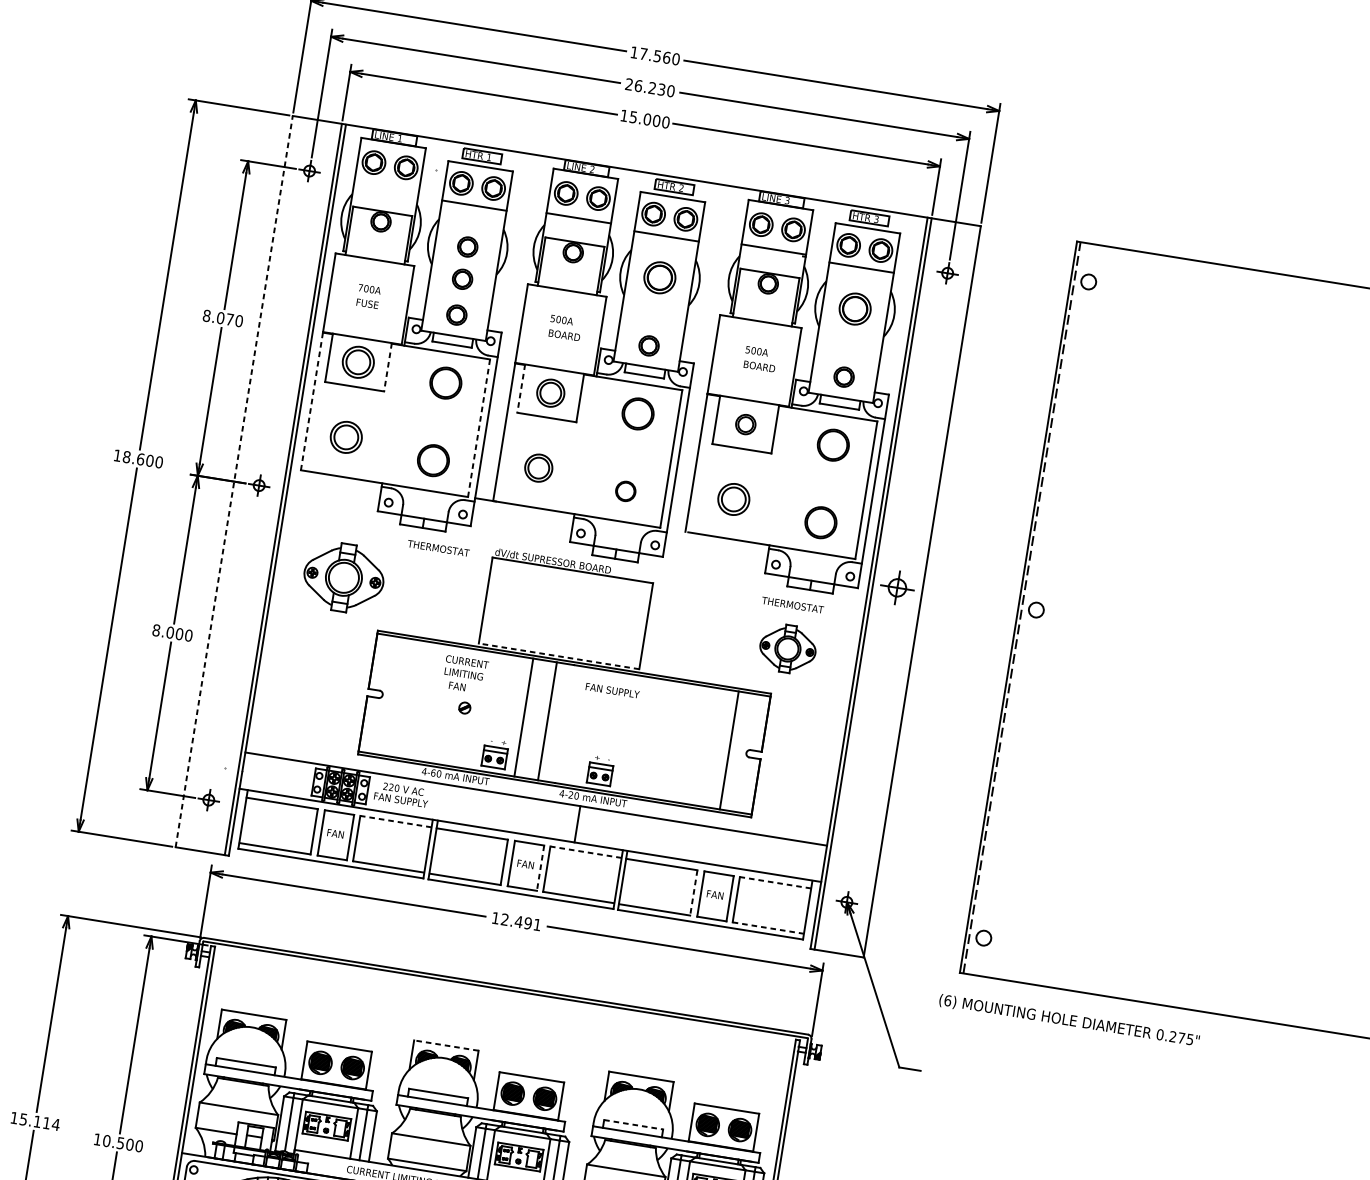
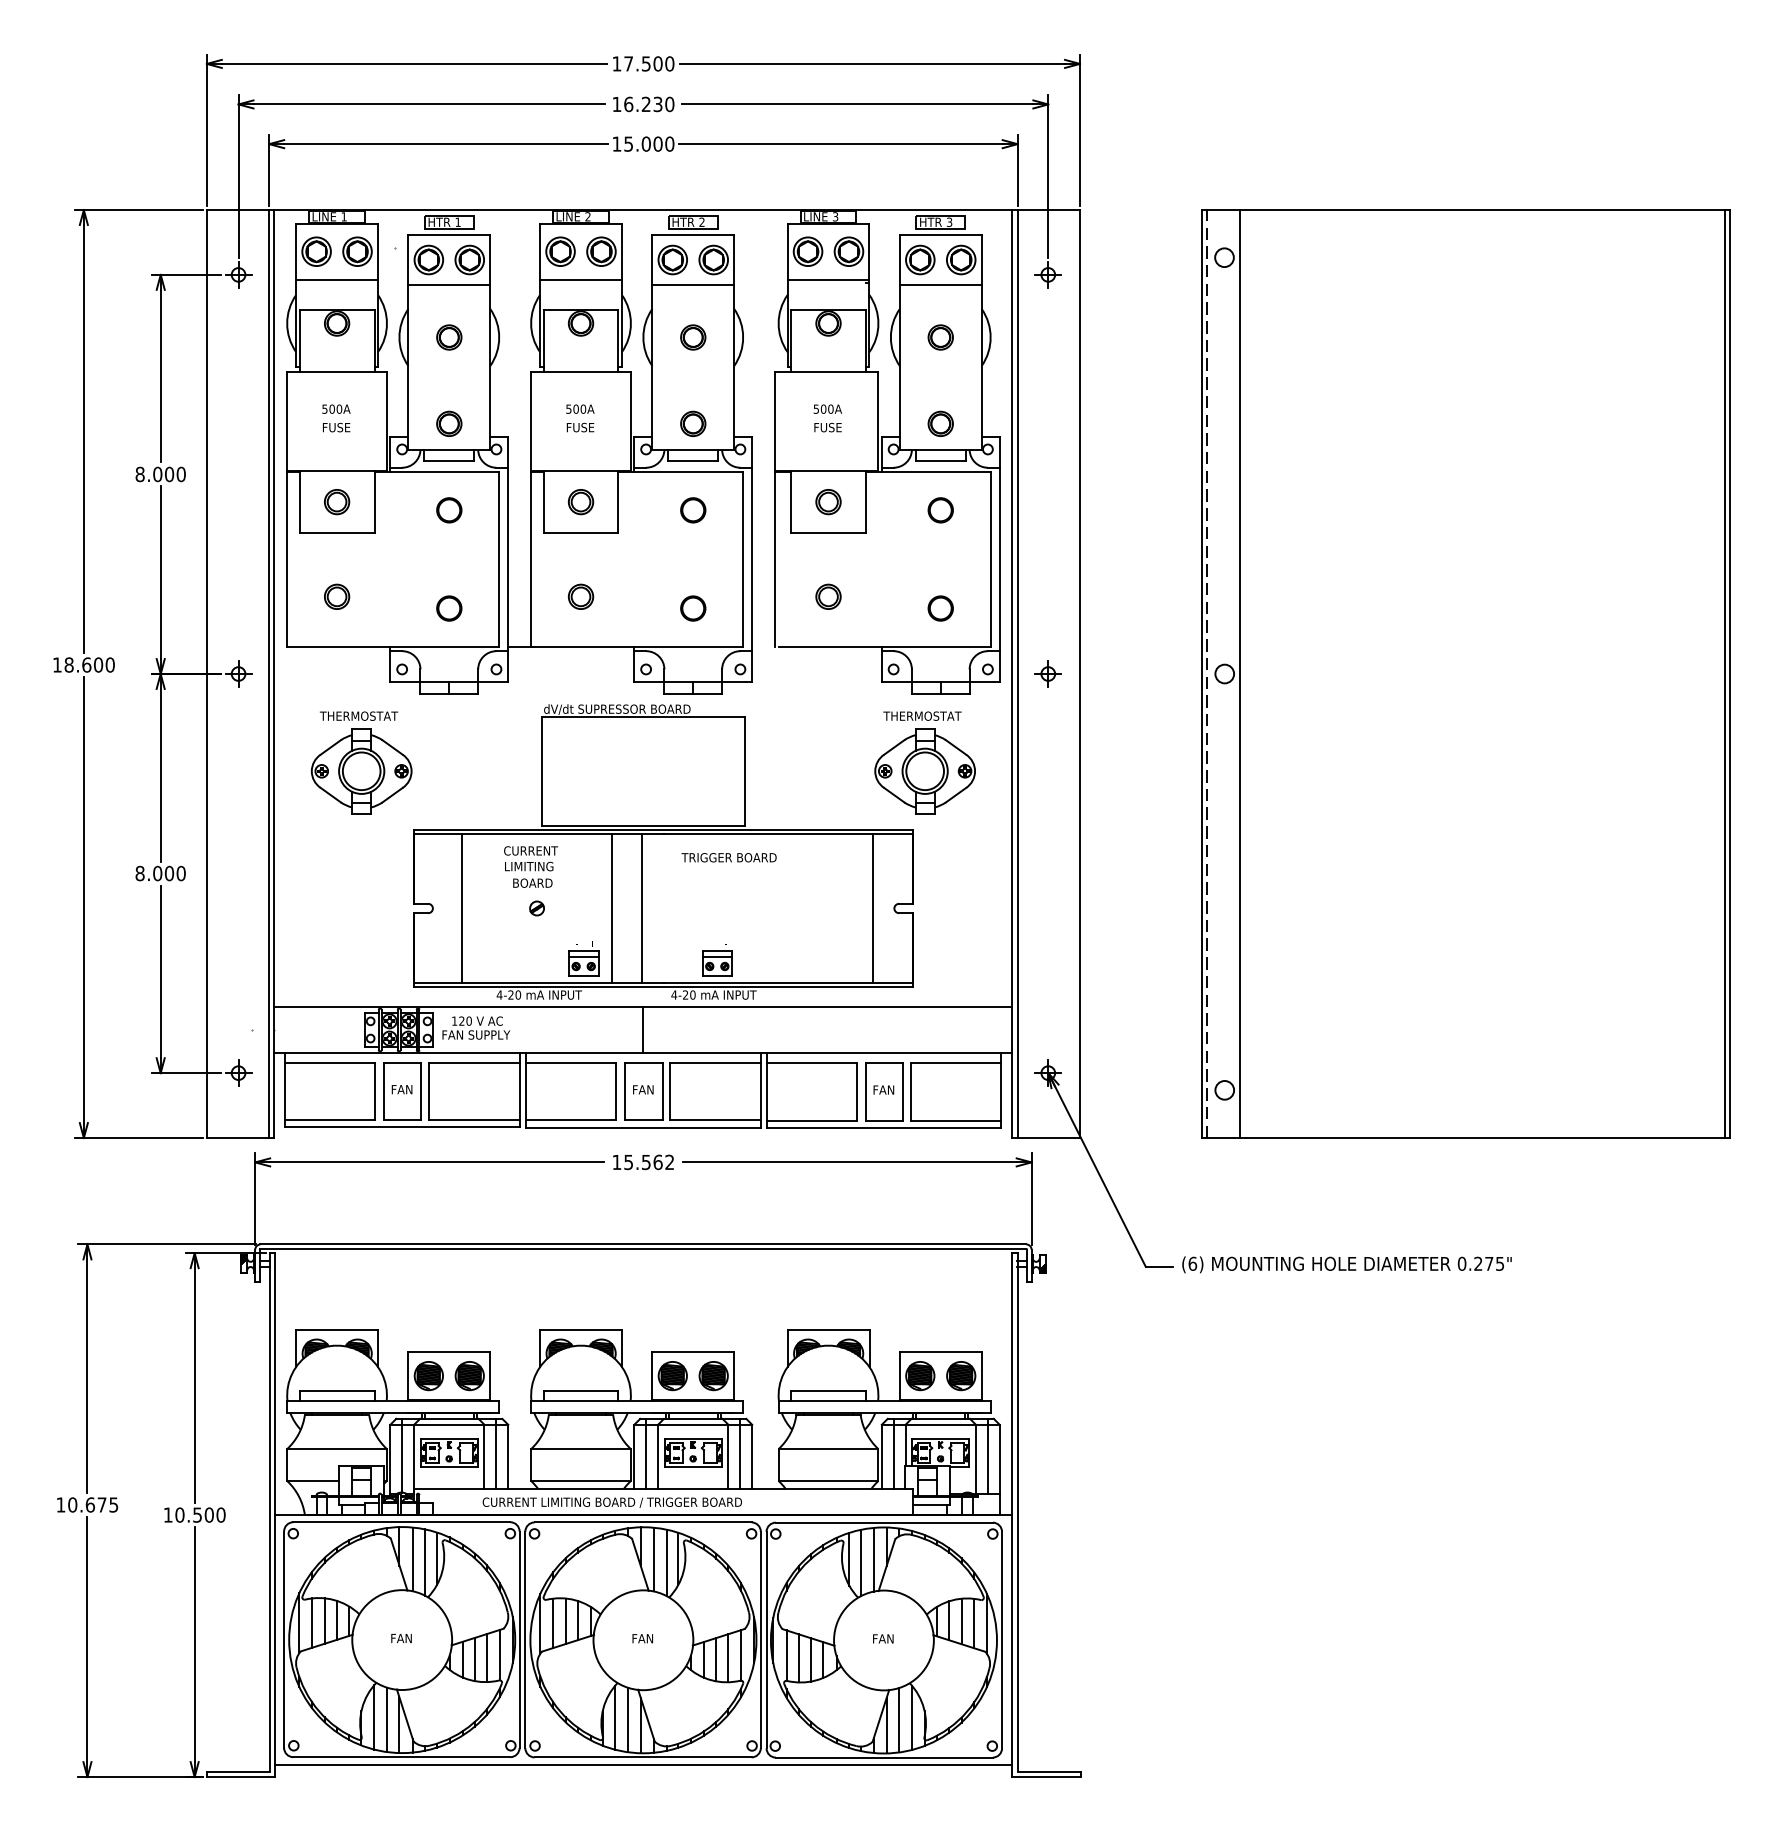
text: (666, 57) -> (657, 63), 17.560 -> 17.500
text: (629, 83) -> (616, 103), 26.230 -> 16.230
line: (386, 187) -> (336, 279), added
part: (660, 277) -> (693, 337), size x0.62
part: (462, 279) -> (449, 378), removed
text: (360, 287) -> (324, 408), 700A -> 500A
part: (854, 309) -> (940, 337), size x0.62
text: (229, 319) -> (169, 474), 8.070 -> 8.000
text: (565, 335) -> (587, 427), BOARD -> FUSE
part: (358, 362) -> (337, 502), size x0.62
text: (759, 366) -> (834, 427), BOARD -> FUSE
line: (387, 367) -> (374, 502), dashed -> solid
circle: (446, 383) -> (449, 510), size x0.62
line: (521, 388) -> (543, 502), dashed -> solid
part: (550, 393) -> (580, 502), size x0.71
line: (312, 401) -> (287, 559), dashed -> solid
circle: (638, 414) -> (693, 510), size x0.62
line: (479, 428) -> (499, 559), dashed -> solid
part: (346, 437) -> (337, 596), size x0.62
circle: (832, 445) -> (940, 510), size x0.62
circle: (433, 460) -> (449, 608), size x0.62
part: (538, 467) -> (580, 596), size x0.71
line: (233, 481) -> (206, 674), dashed -> solid
part: (733, 498) -> (828, 596), size x0.62
circle: (820, 522) -> (940, 608), size x0.62
text: (439, 547) -> (359, 715), moved
part: (896, 587) -> (1047, 673), size x0.62
line: (1047, 612) -> (1239, 674), added
part: (787, 649) -> (924, 771), size x1.43
line: (559, 656) -> (643, 825), dashed -> solid
text: (465, 687) -> (533, 882), FAN -> BOARD
text: (622, 692) -> (728, 857), FAN SUPPLY -> TRIGGER BOARD
line: (406, 698) -> (462, 908), added
text: (433, 772) -> (510, 994), 4-60 -> 4-20
text: (385, 785) -> (454, 1020), 220 -> 120
line: (395, 821) -> (473, 1062), dashed -> solid
line: (577, 823) -> (643, 1029), moved
line: (586, 851) -> (715, 1062), dashed -> solid
line: (540, 868) -> (662, 1091), dashed -> solid
line: (775, 883) -> (955, 1063), dashed -> solid
line: (694, 892) -> (857, 1091), dashed -> solid
text: (520, 922) -> (648, 1162), 12.491 -> 15.562
line: (767, 927) -> (955, 1120), dashed -> solid
text: (1068, 1020) -> (1346, 1264), moved
line: (446, 1045) -> (581, 1329), dashed -> solid
text: (40, 1121) -> (93, 1504), 15.114 -> 10.675
line: (634, 1124) -> (829, 1390), dashed -> solid

